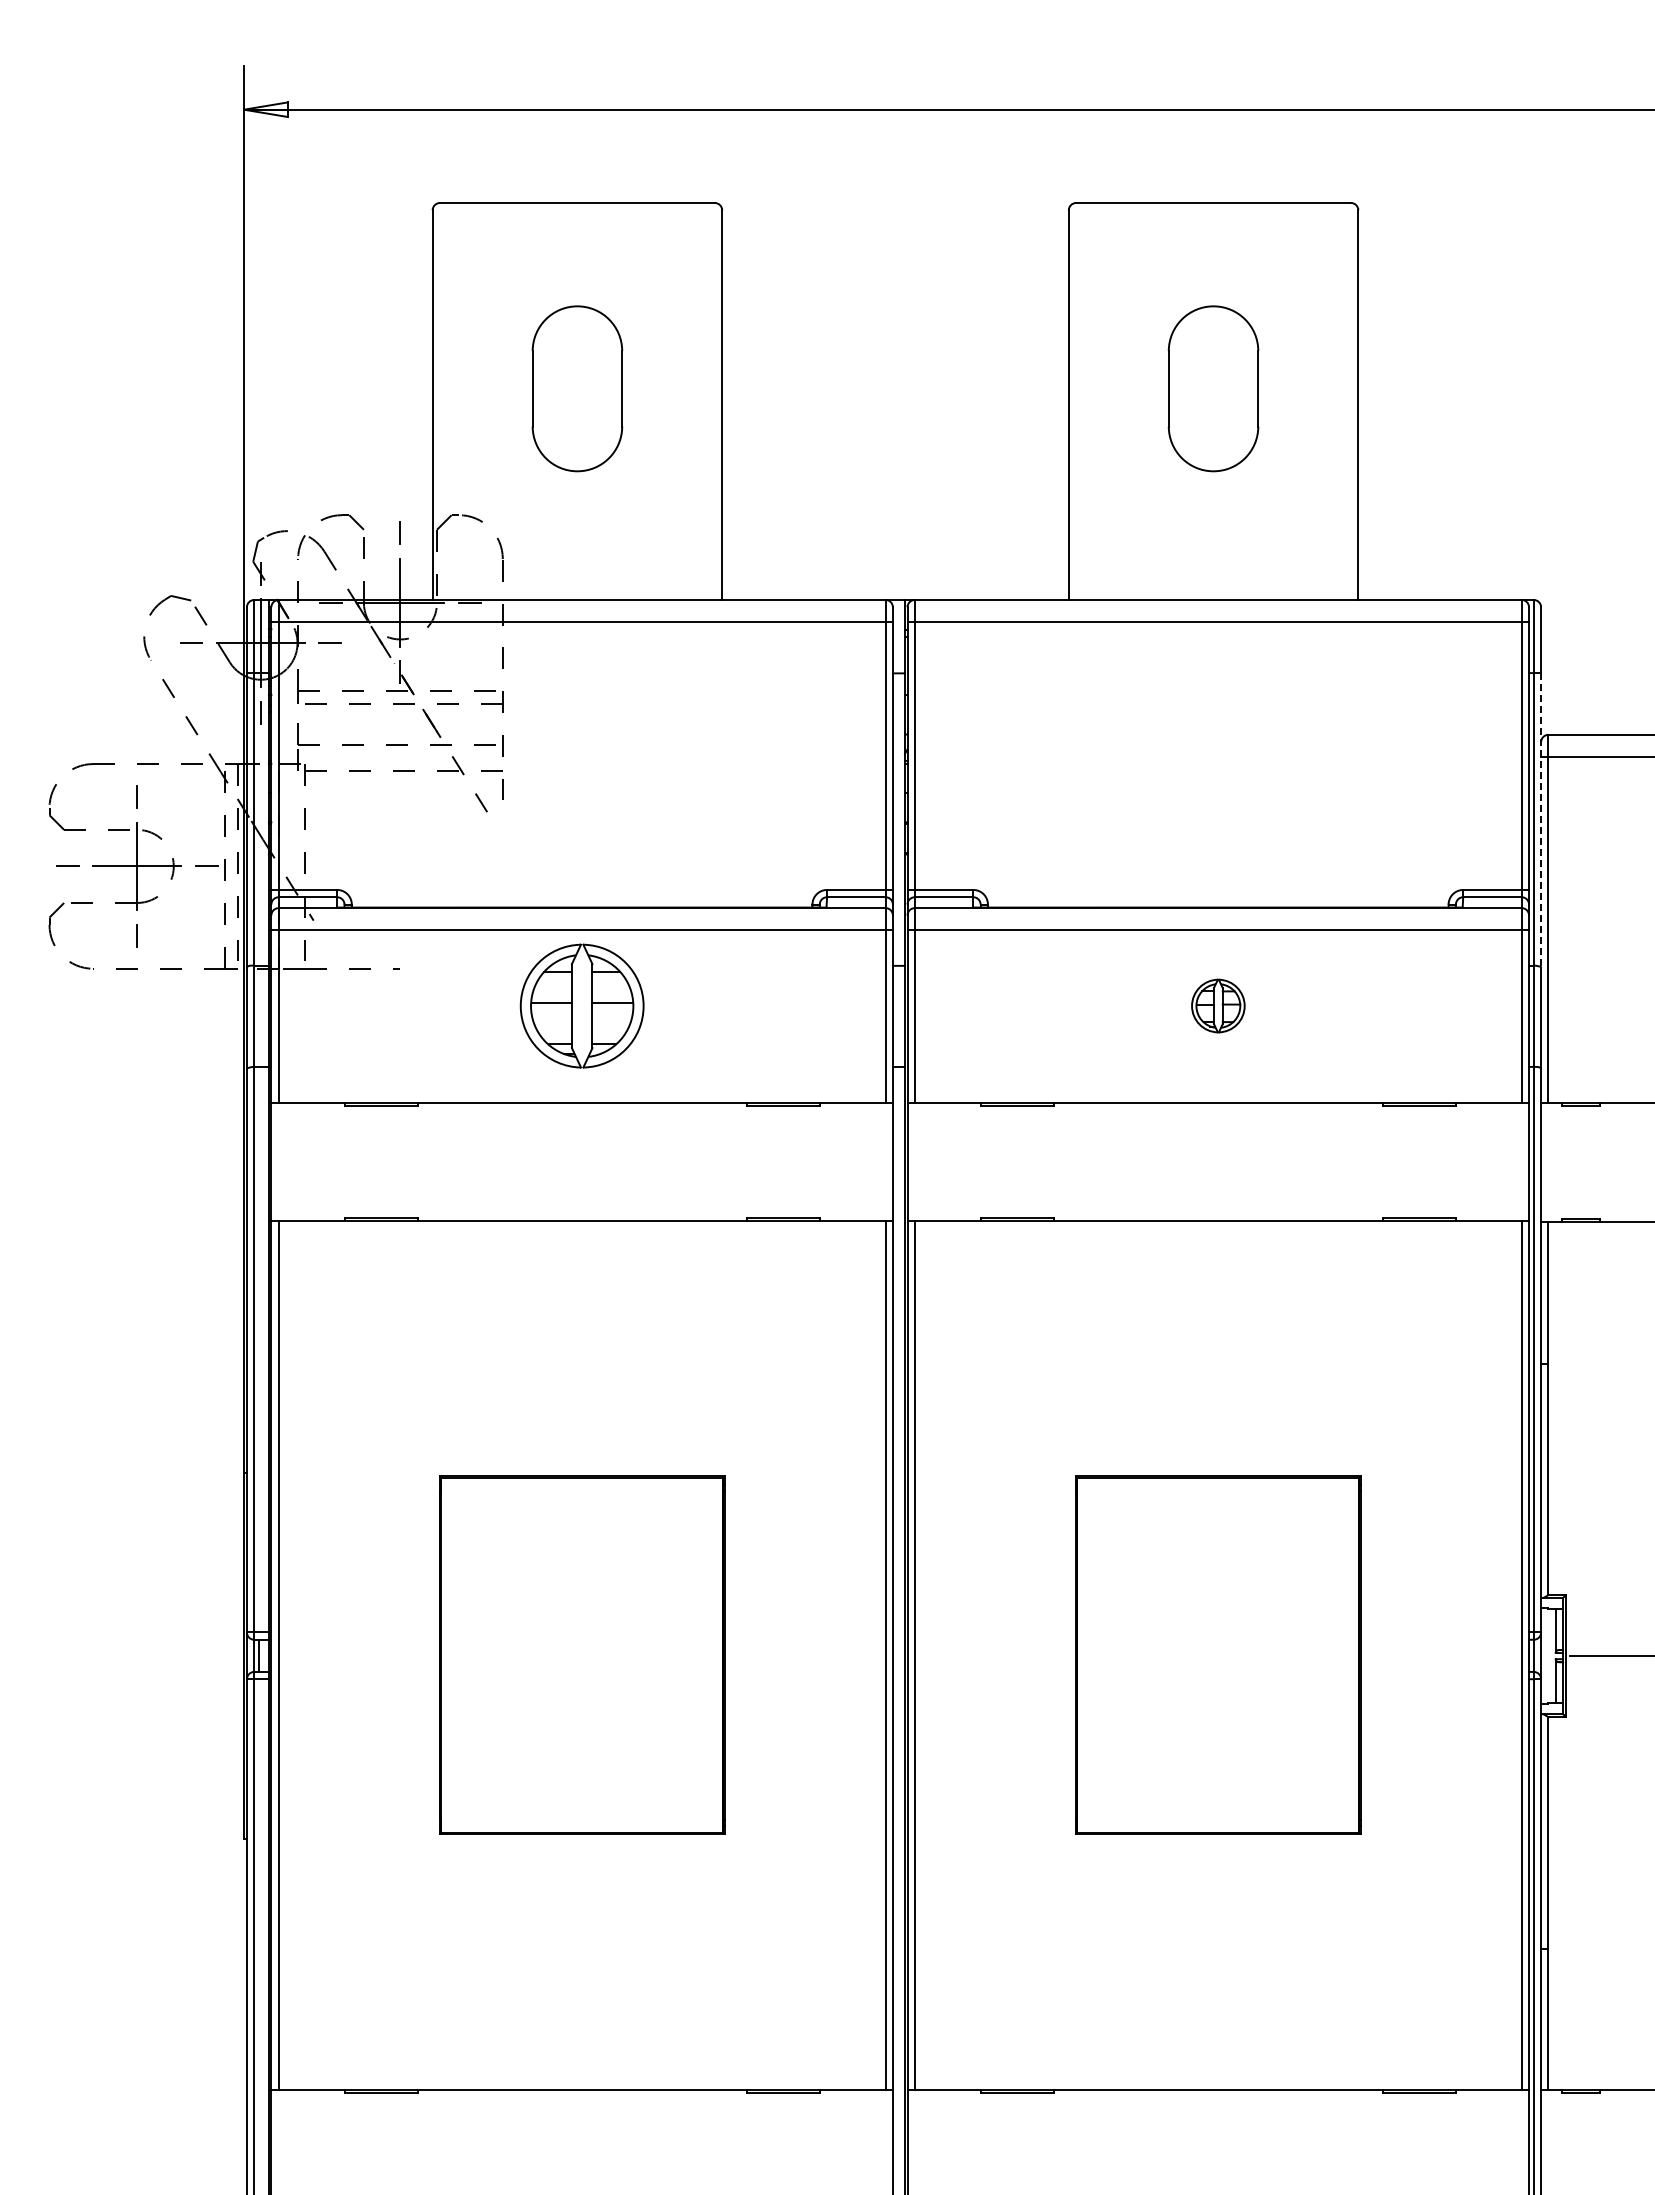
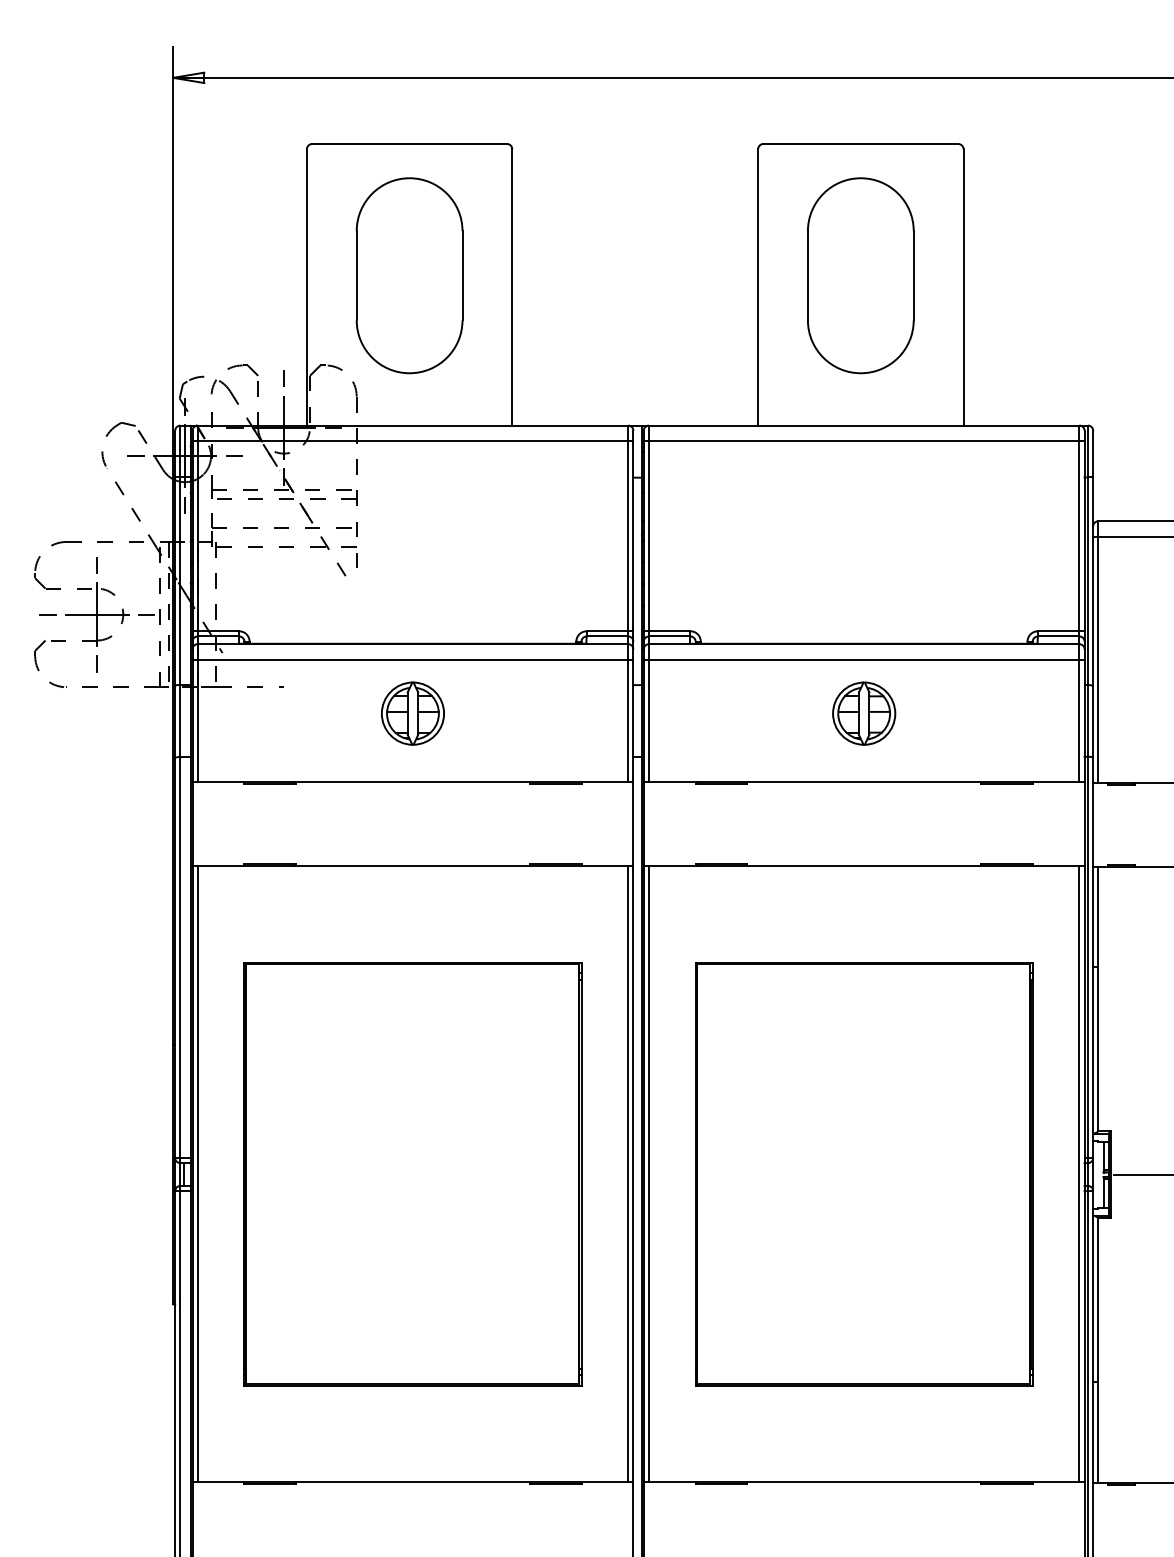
part: (577, 388) -> (409, 275), size x1.67
part: (1213, 388) -> (860, 275), size x1.67
line: (1541, 820) -> (1093, 582), dashed -> solid
part: (581, 1005) -> (412, 713), size x0.71
part: (1218, 1005) -> (864, 713), size x1.67
part: (582, 1655) -> (413, 1174), size x1.67
part: (1218, 1655) -> (864, 1174), size x1.67

